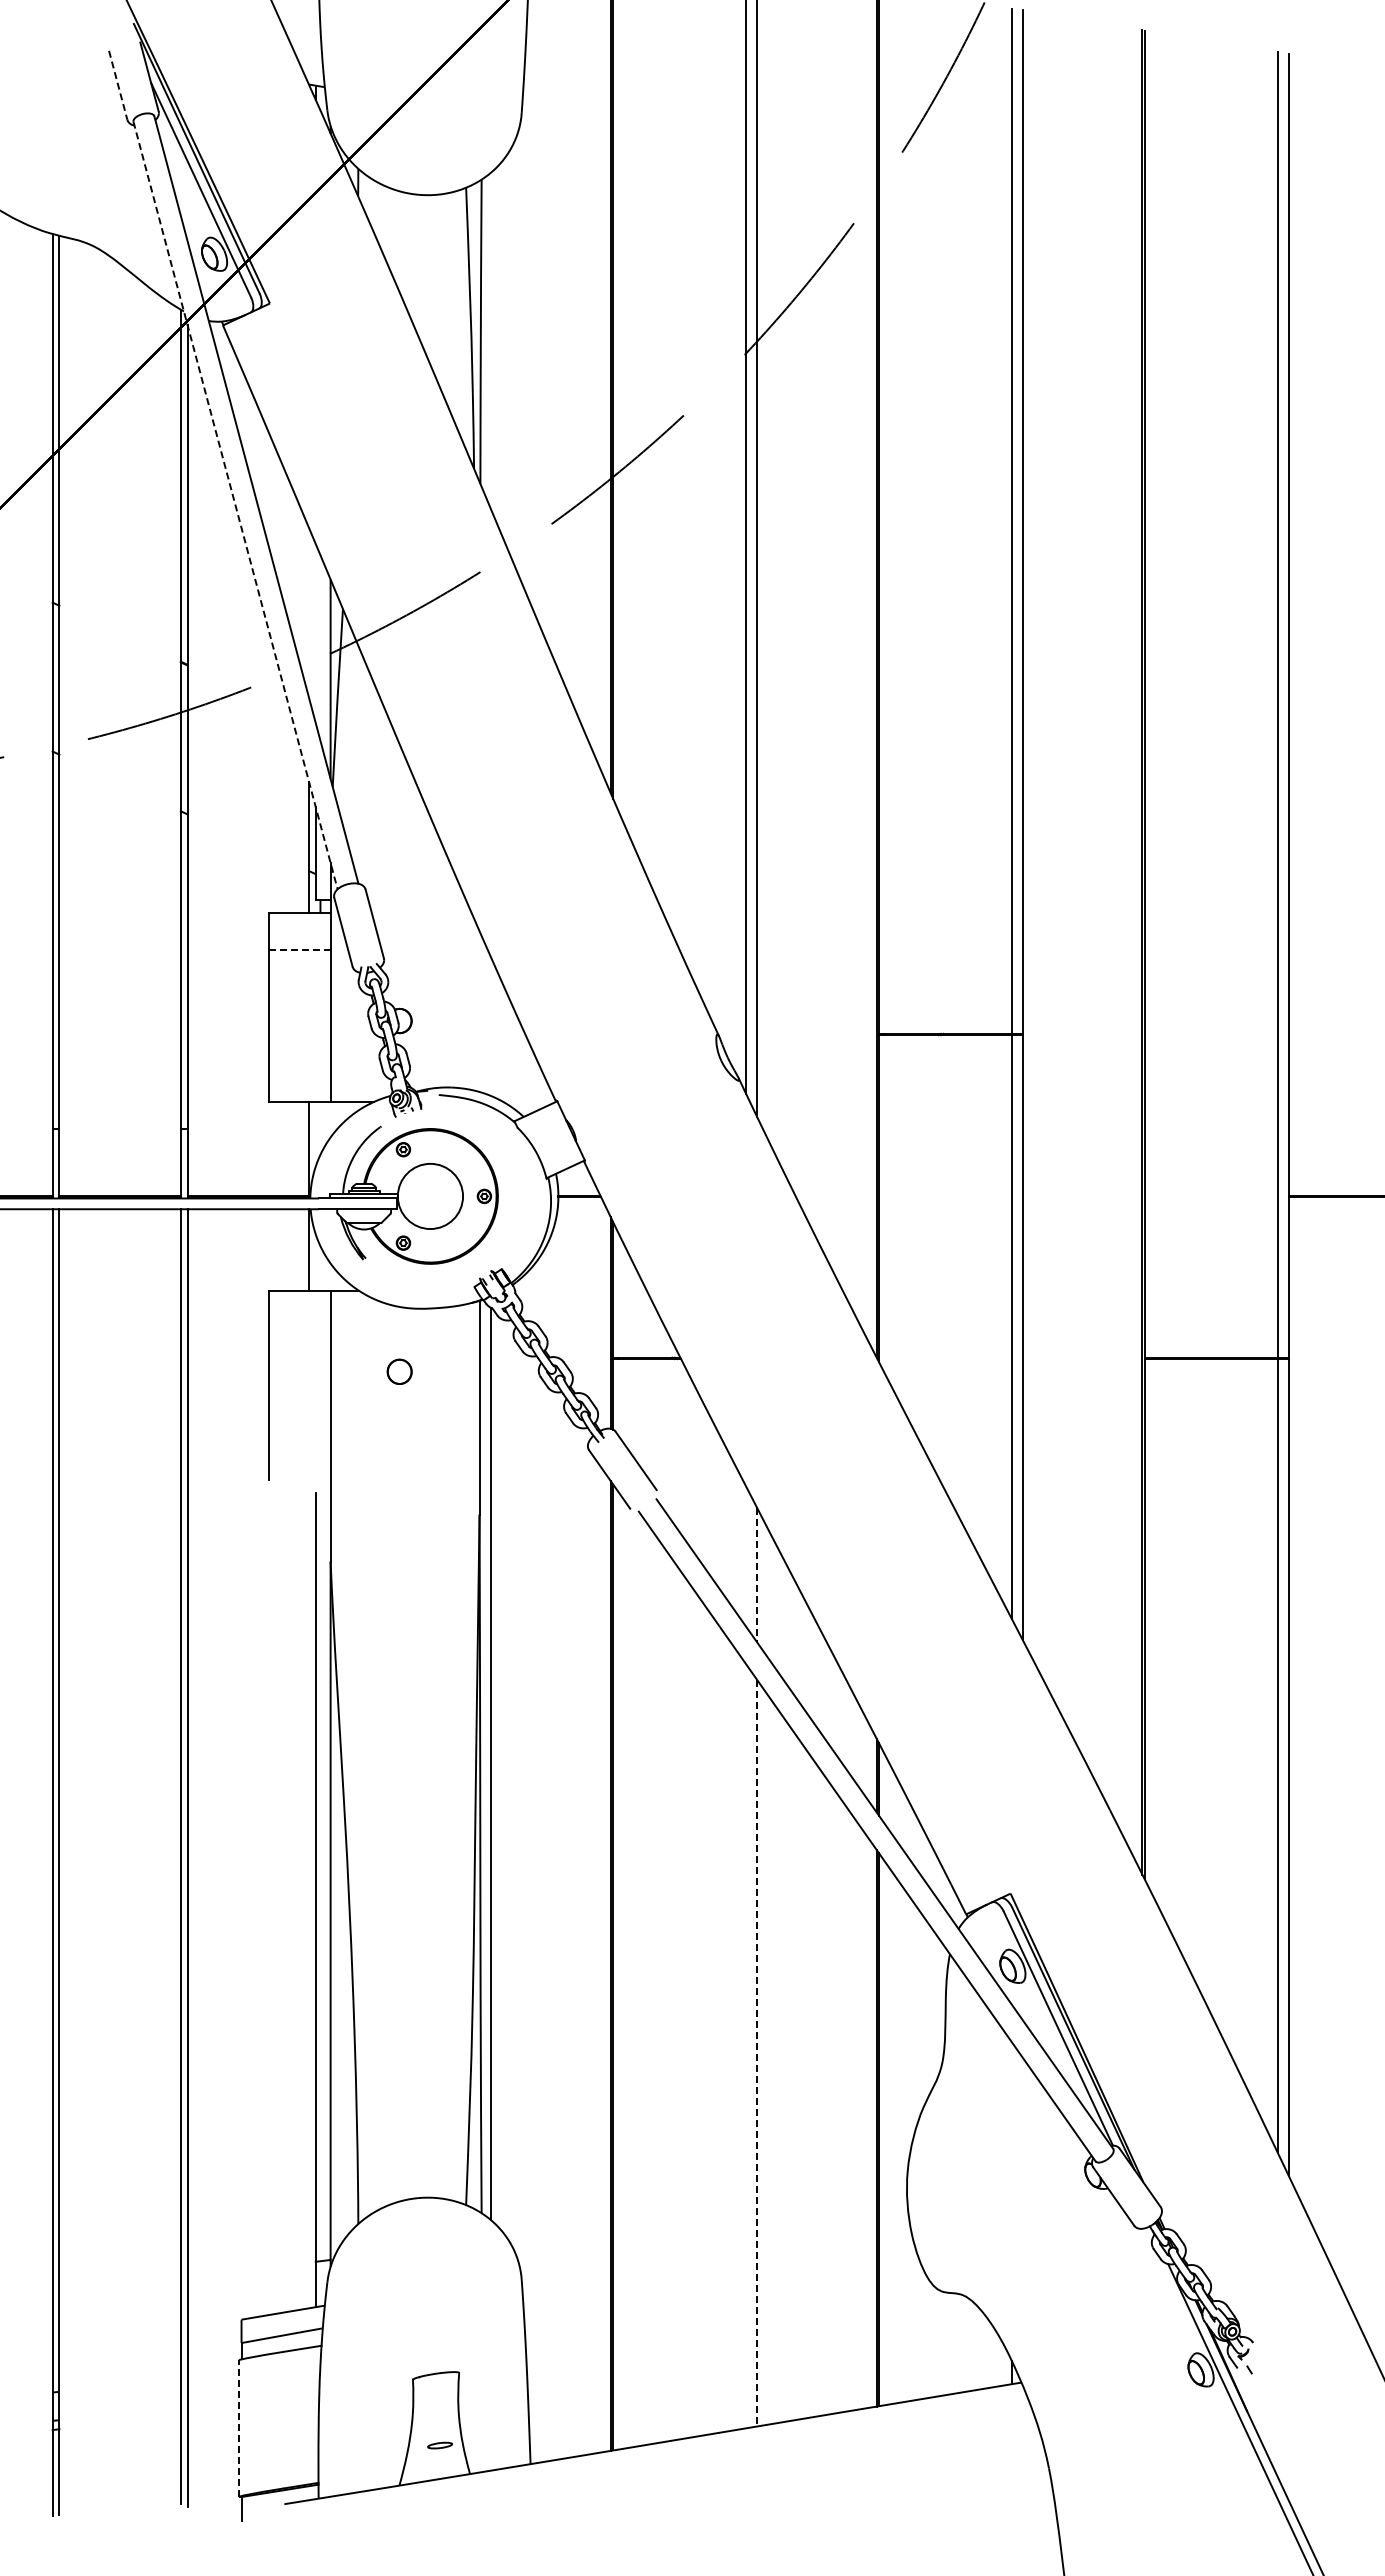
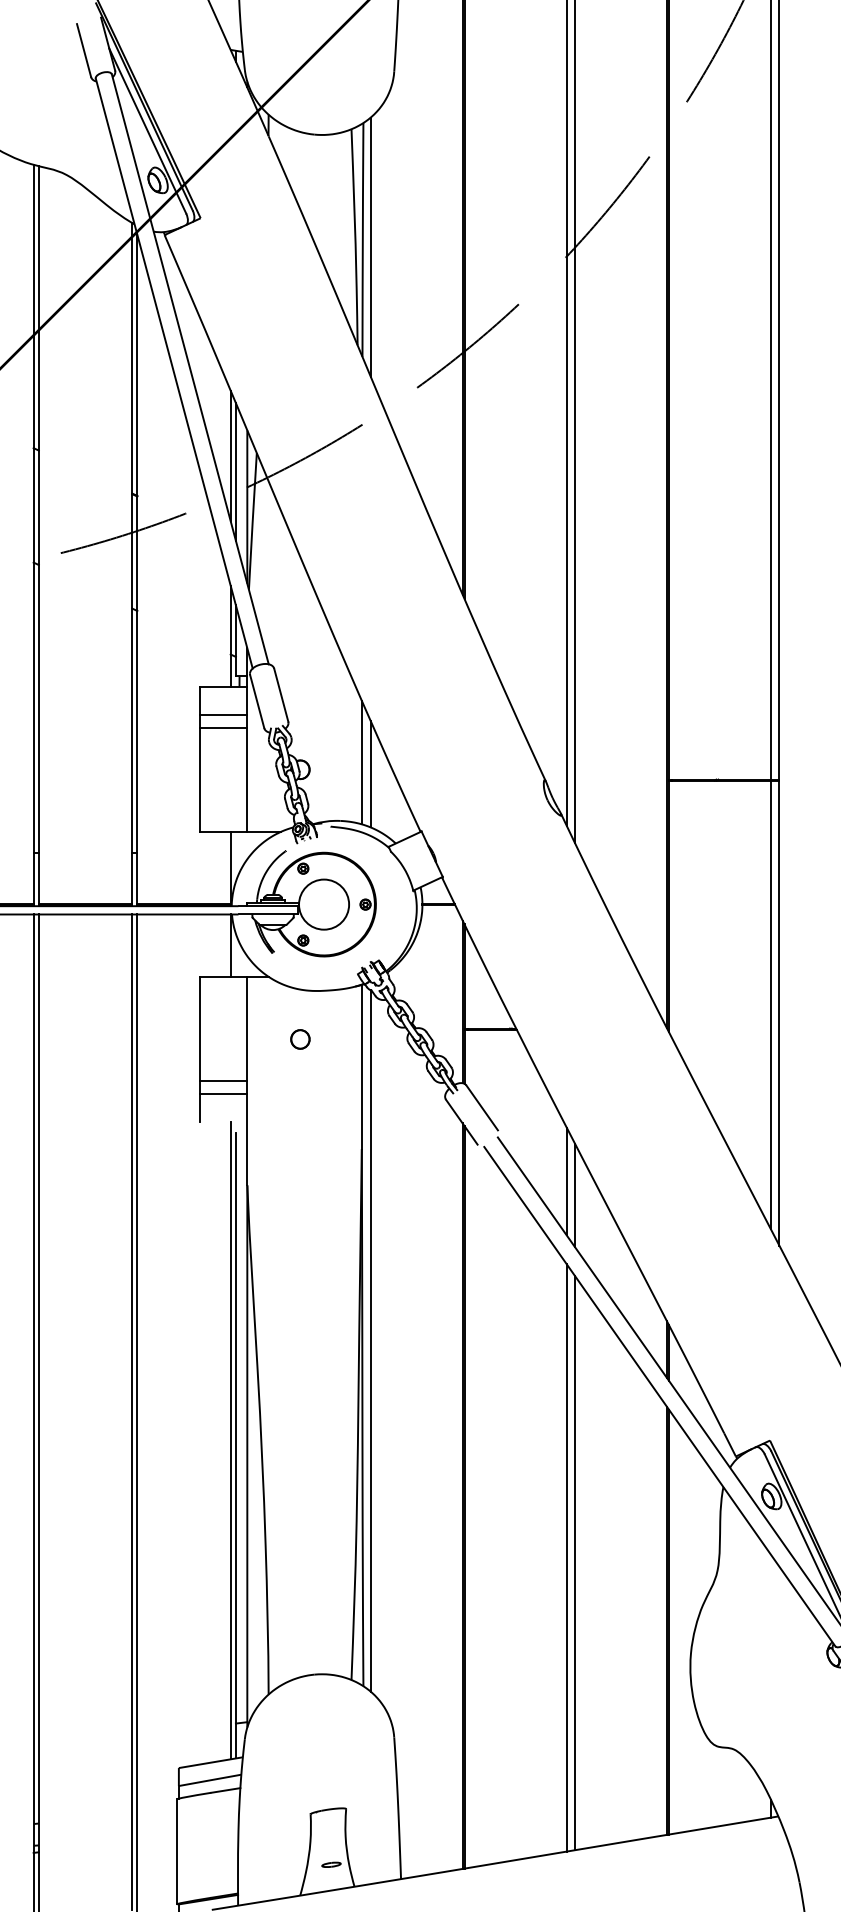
line: (118, 85) -> (84, 50), dashed -> solid
line: (491, 340) -> (371, 246), added
line: (235, 506) -> (174, 374), dashed -> solid
line: (309, 612) -> (231, 455), added
line: (315, 633) -> (235, 471), added
line: (300, 949) -> (224, 714), dashed -> solid
line: (299, 967) -> (223, 728), added
line: (479, 1011) -> (361, 762), added
line: (491, 1026) -> (371, 774), added
line: (299, 1425) -> (223, 1080), added
line: (299, 1443) -> (223, 1094), added
line: (746, 1556) -> (567, 1181), added
line: (756, 1575) -> (574, 1196), dashed -> solid
line: (309, 1893) -> (231, 1440), added
line: (746, 2046) -> (567, 1558), added
line: (756, 2053) -> (574, 1563), dashed -> solid
line: (239, 2428) -> (177, 1851), dashed -> solid

